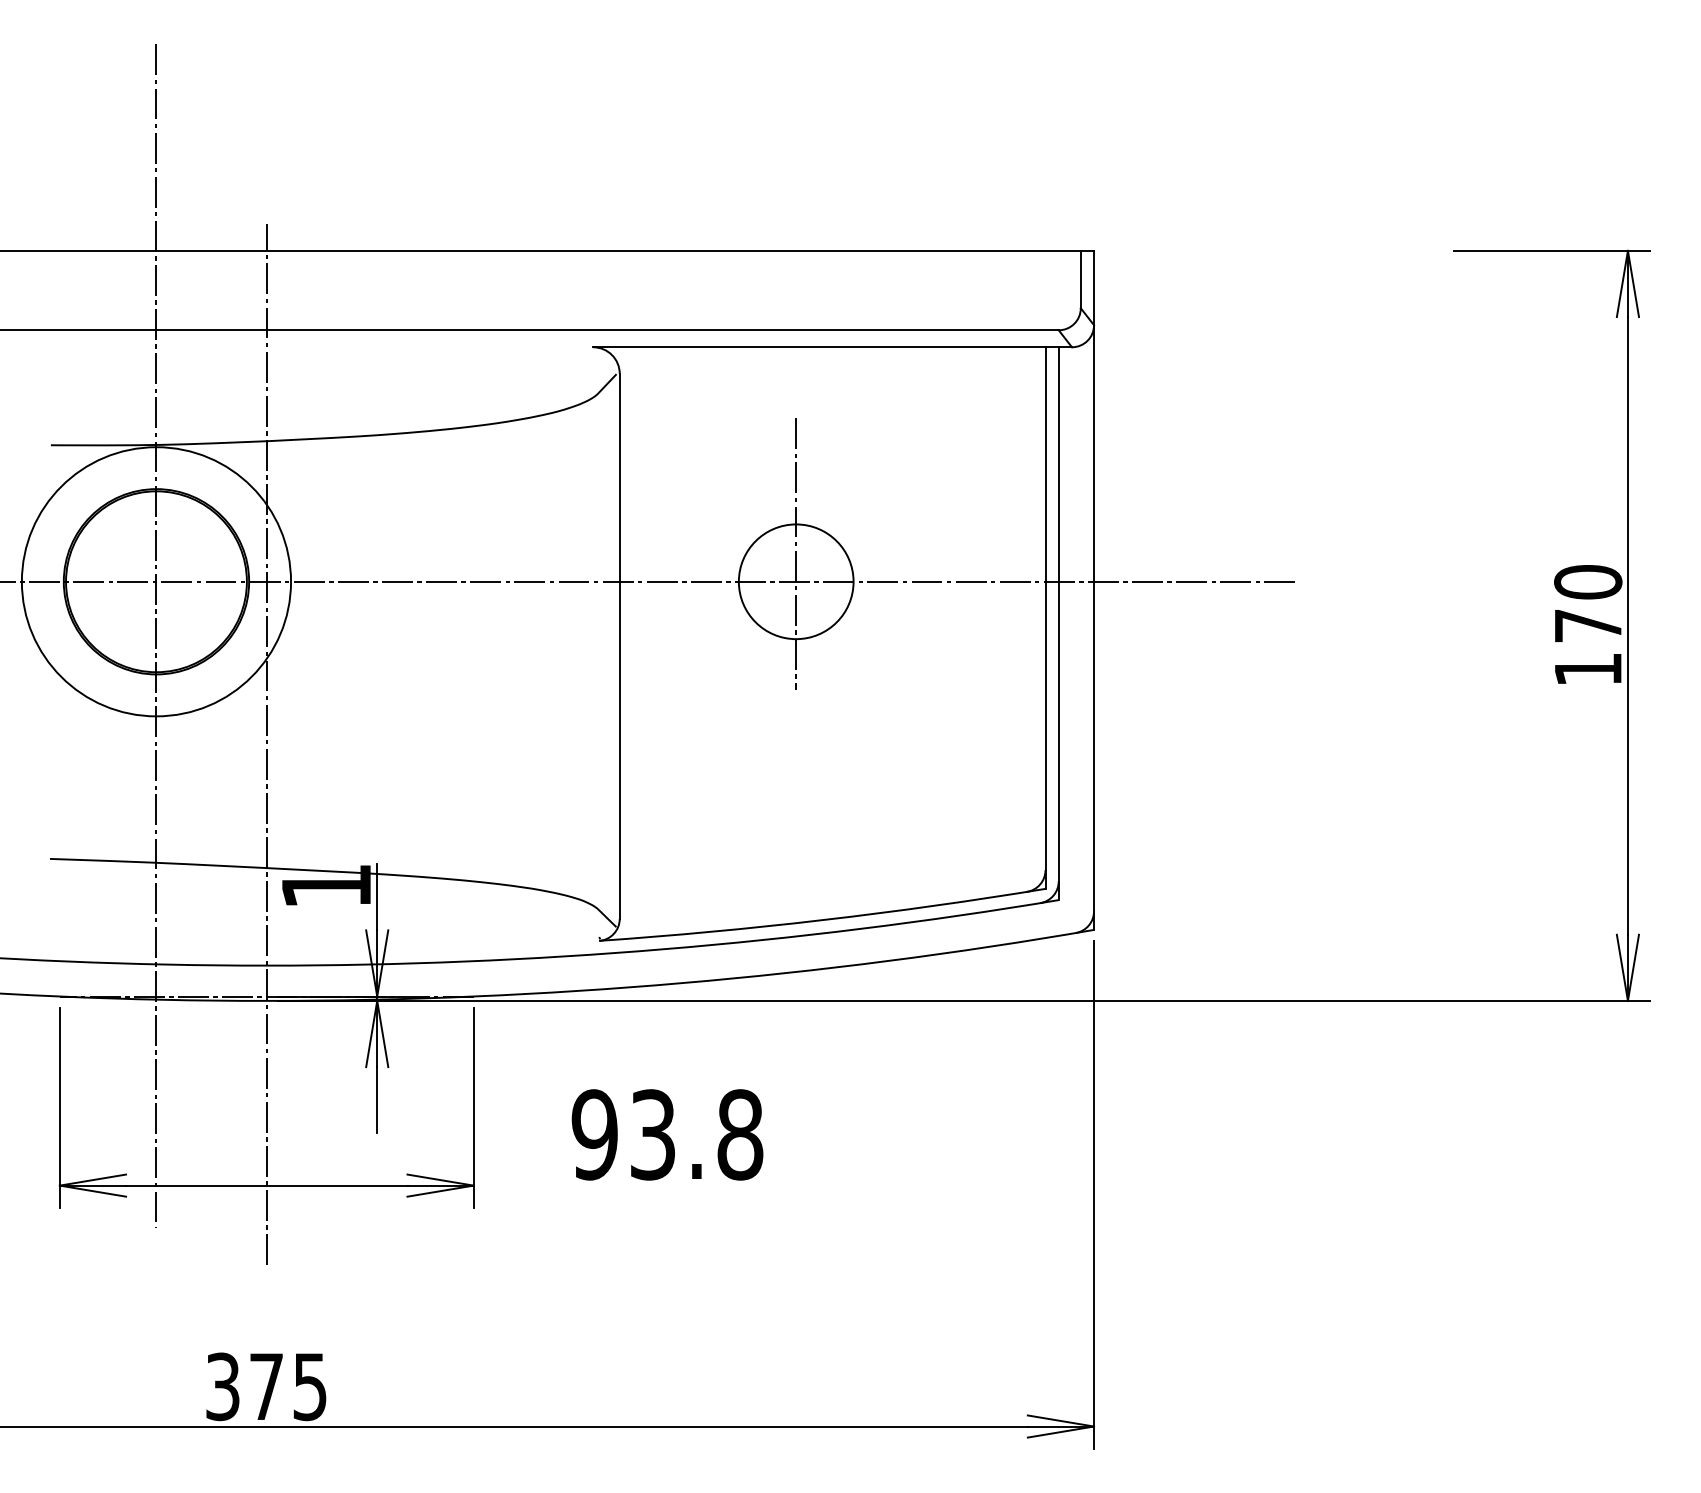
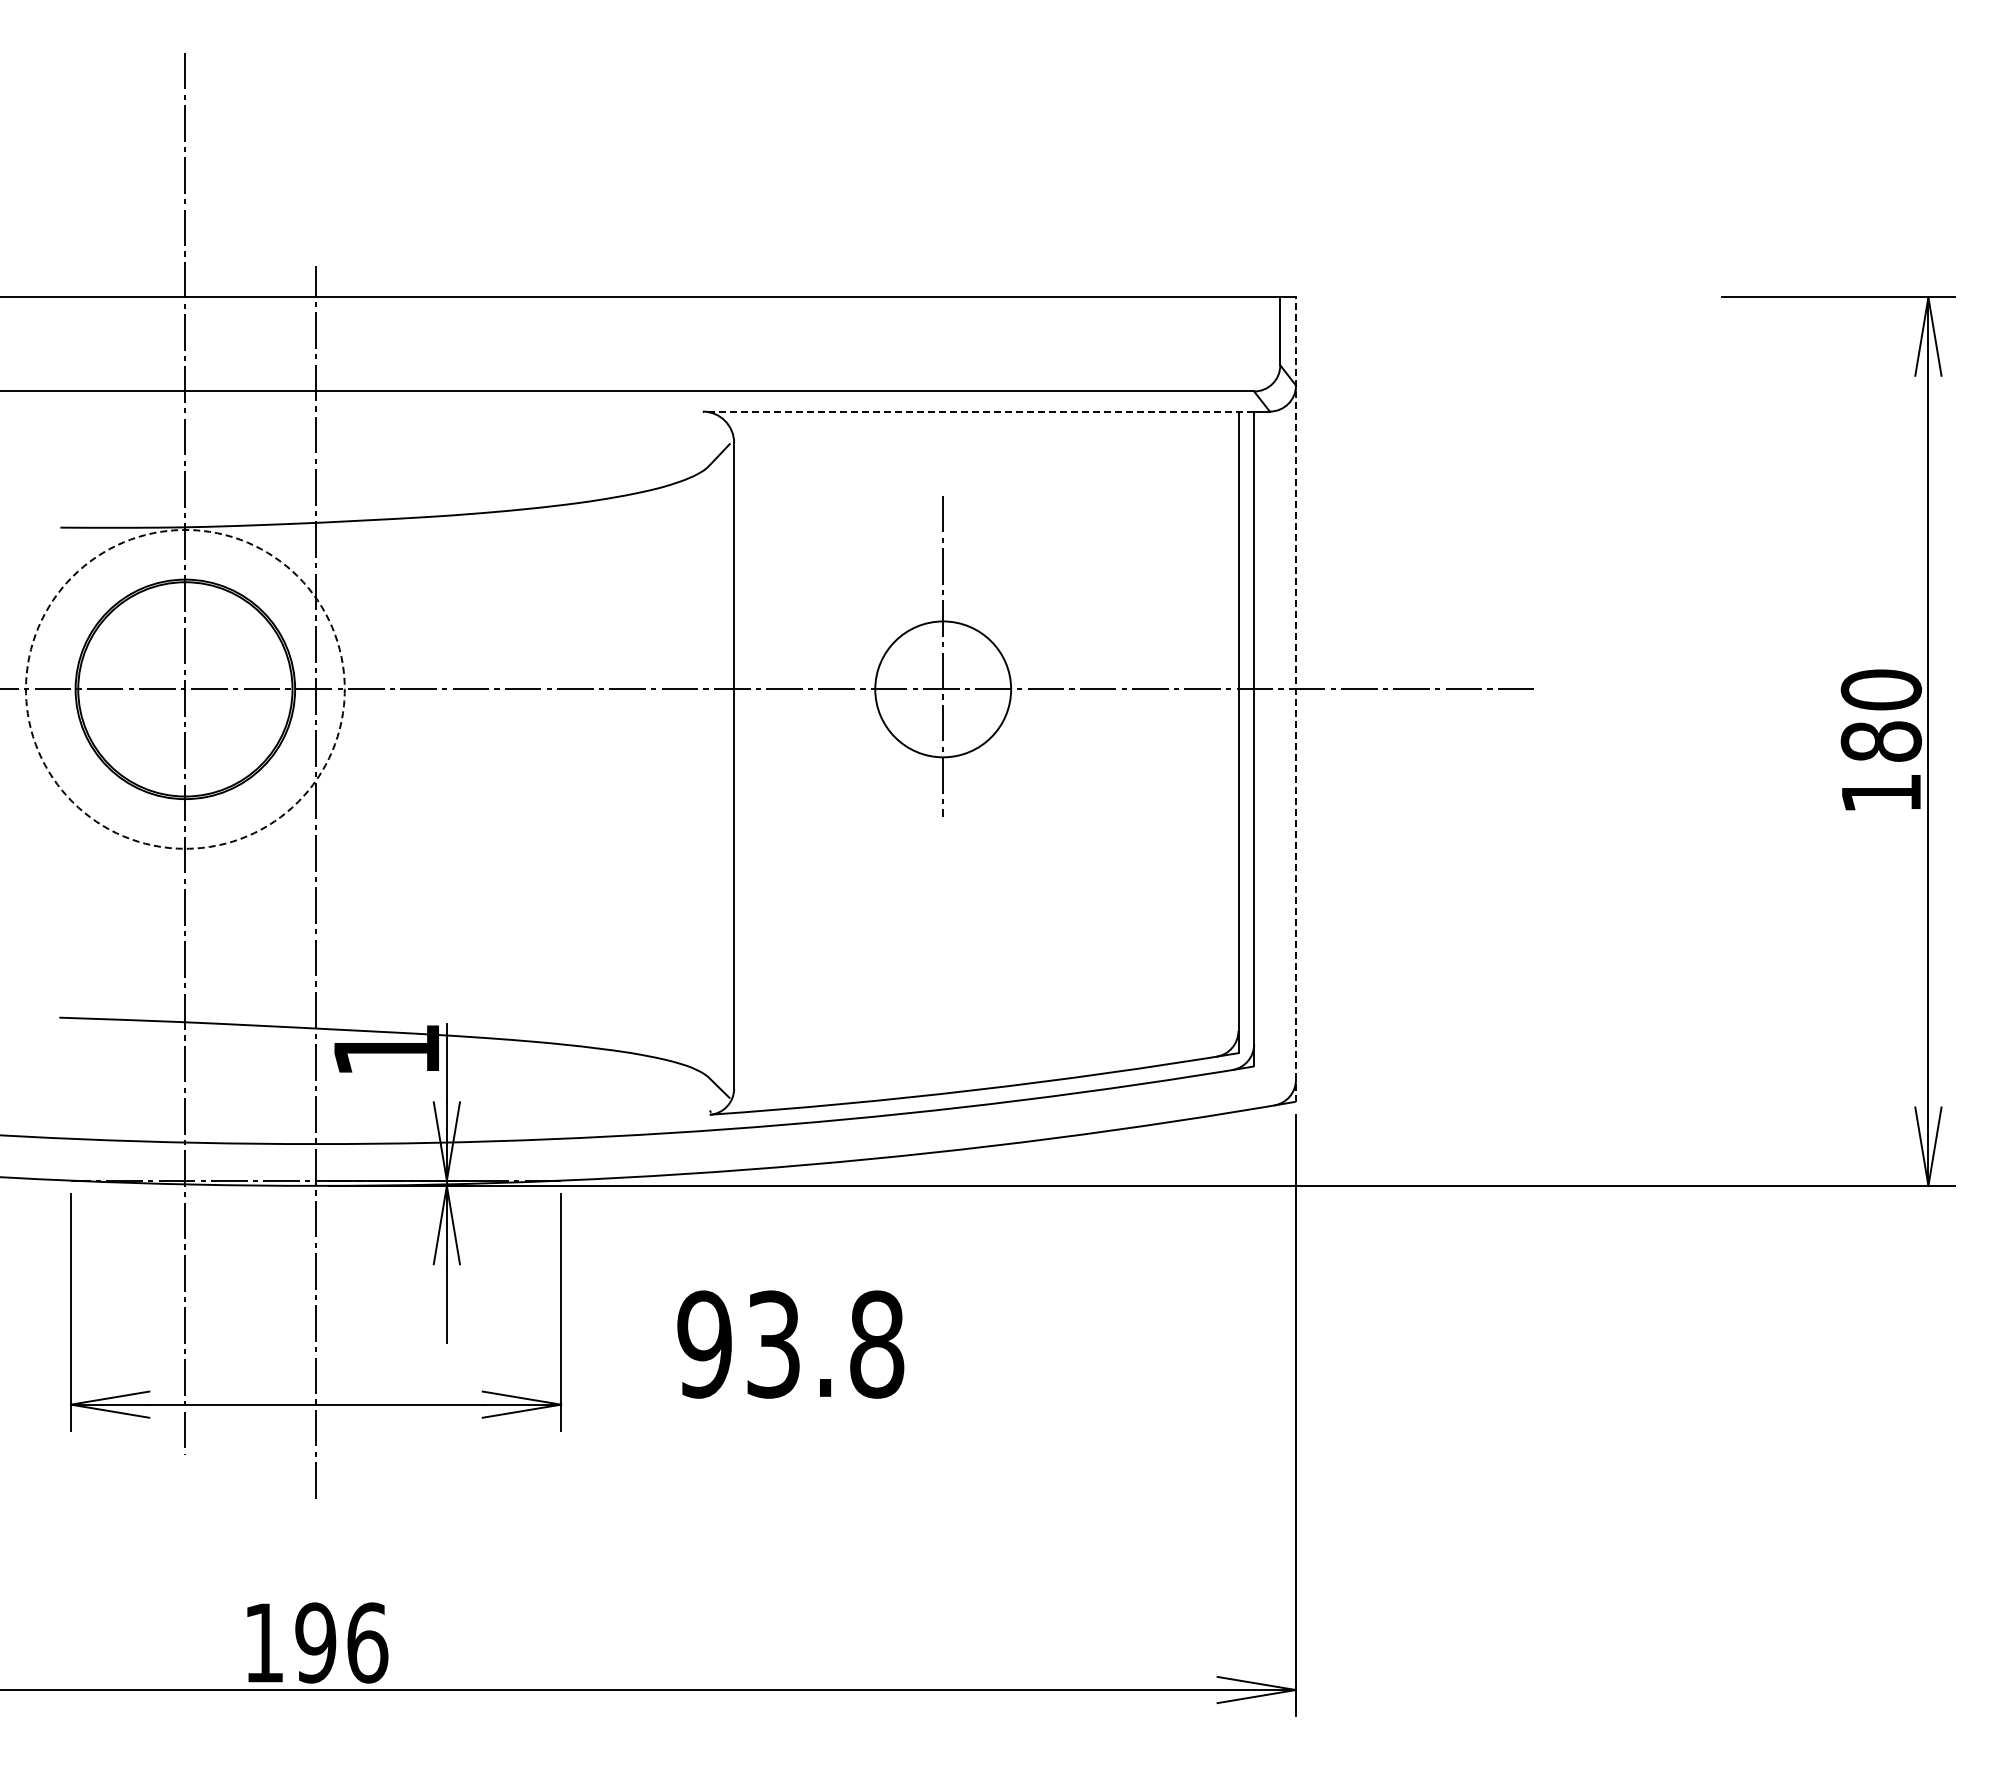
line: (826, 347) -> (978, 411), solid -> dashed
circle: (155, 581) -> (184, 688), solid -> dashed
line: (1094, 590) -> (1296, 699), solid -> dashed
text: (1588, 625) -> (1881, 741), 170 -> 180
text: (267, 1386) -> (316, 1642), 375 -> 196

